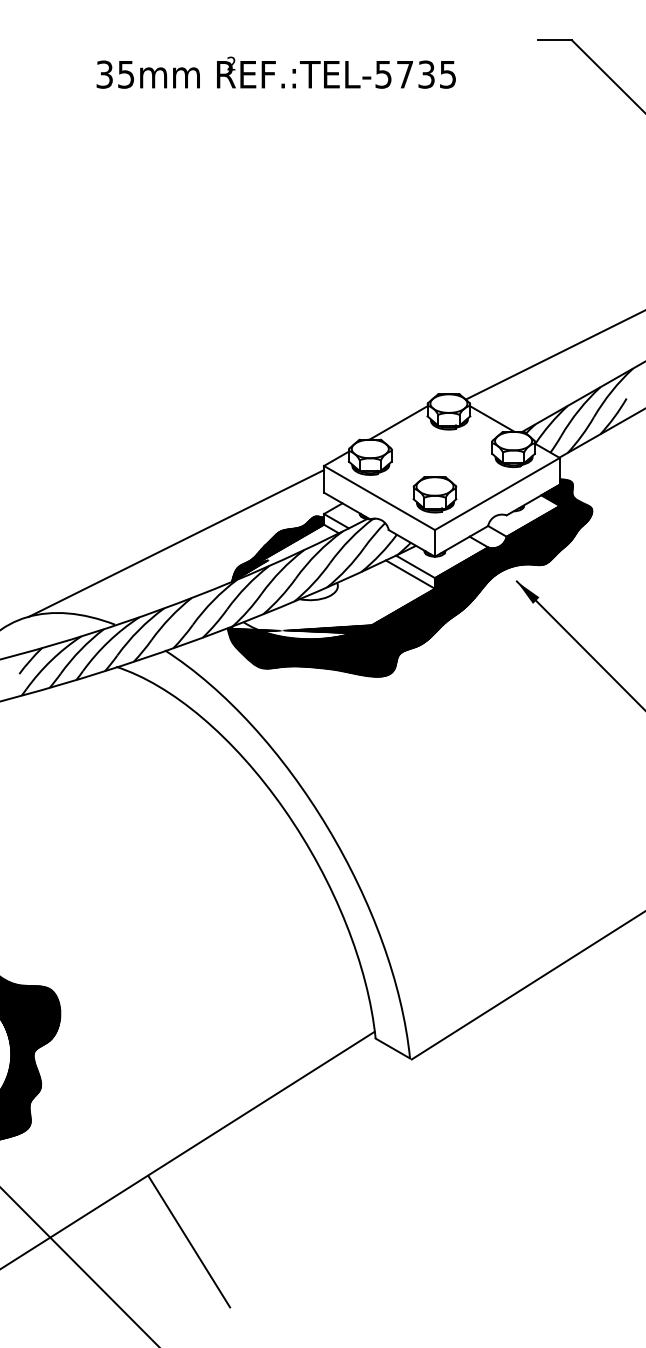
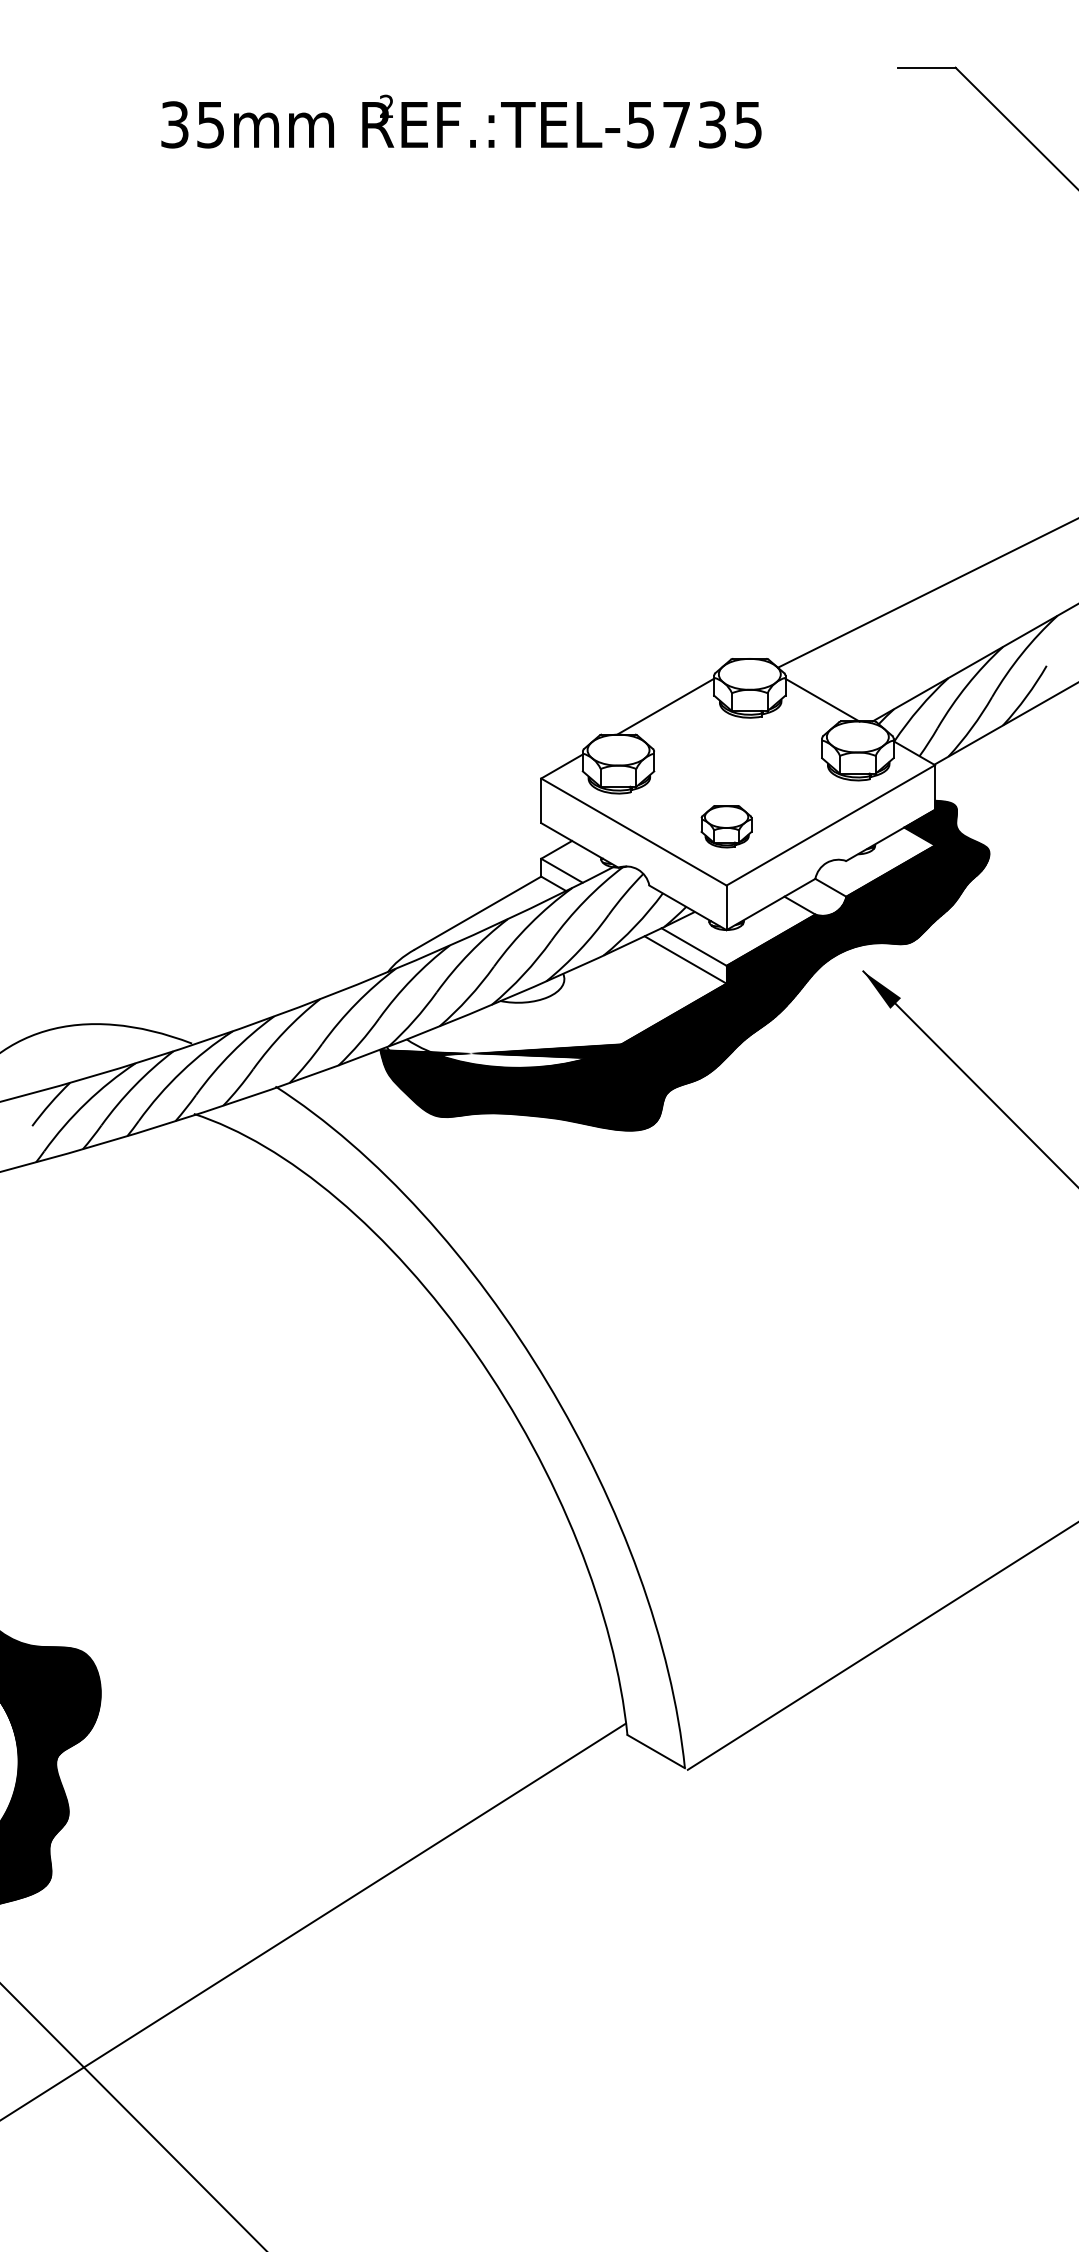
part: (434, 494) -> (725, 826), size x0.7
line: (176, 543) -> (294, 908), removed
hatch: (277, 549) -> (463, 918), removed
line: (189, 1241) -> (316, 2073), removed

